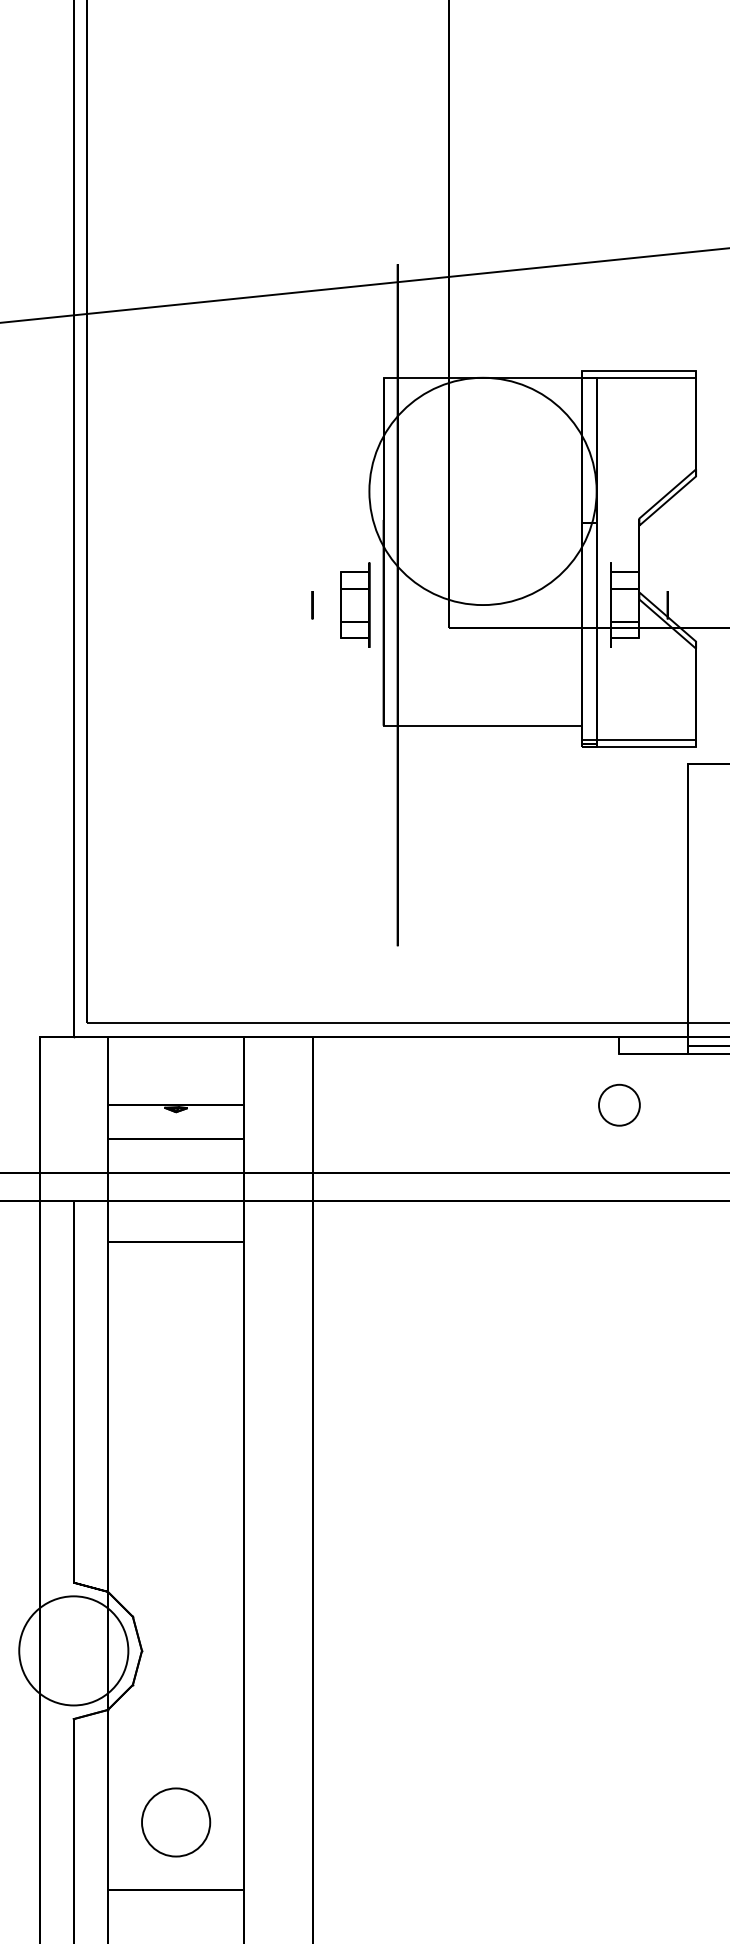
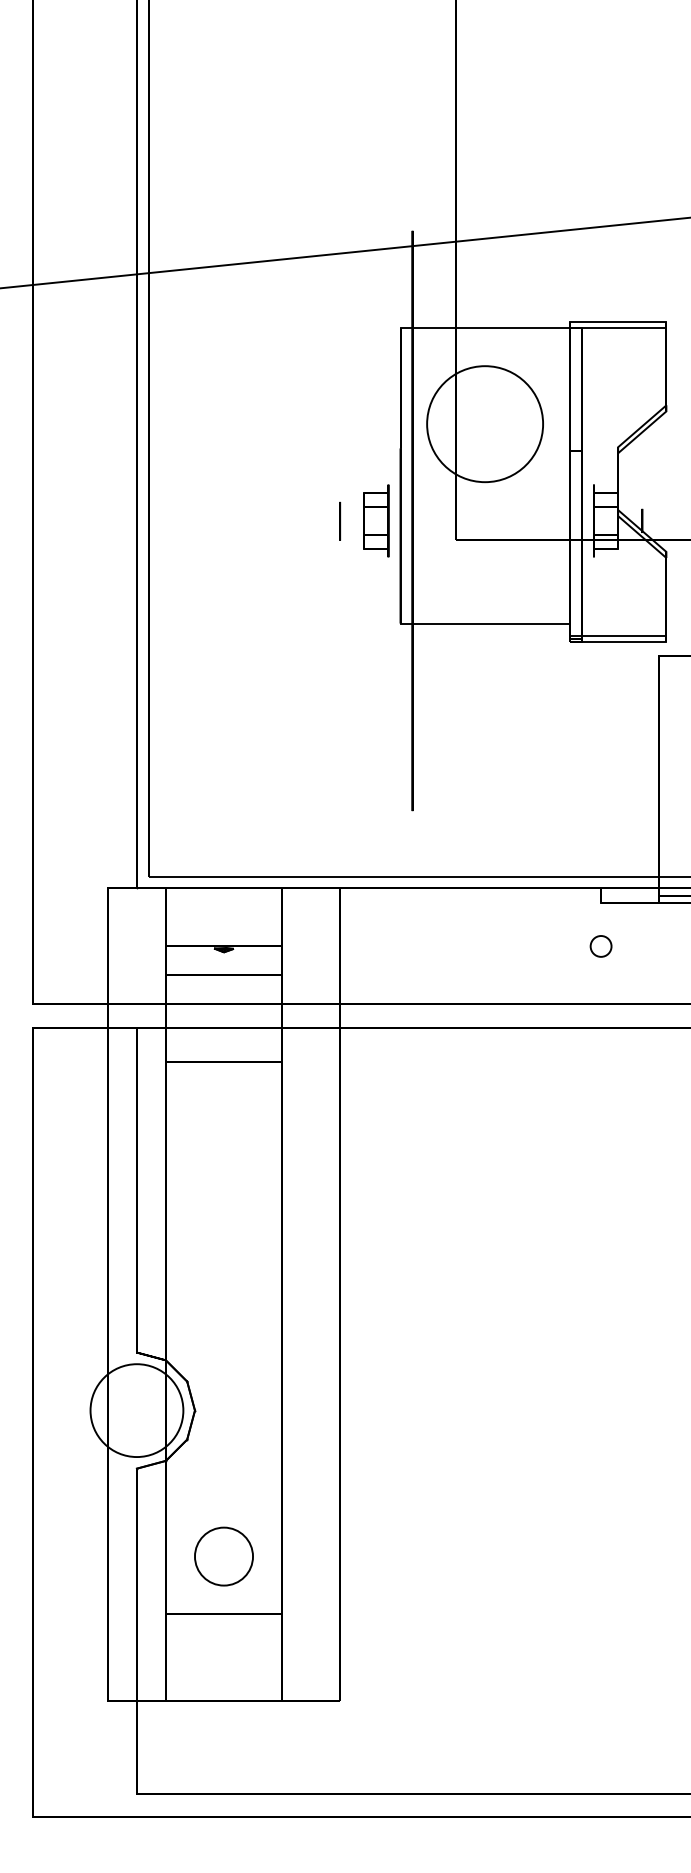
circle: (482, 490) -> (484, 423), size x0.6
circle: (311, 604) -> (339, 520), size x1.6
circle: (618, 1105) -> (600, 946), size x0.6

